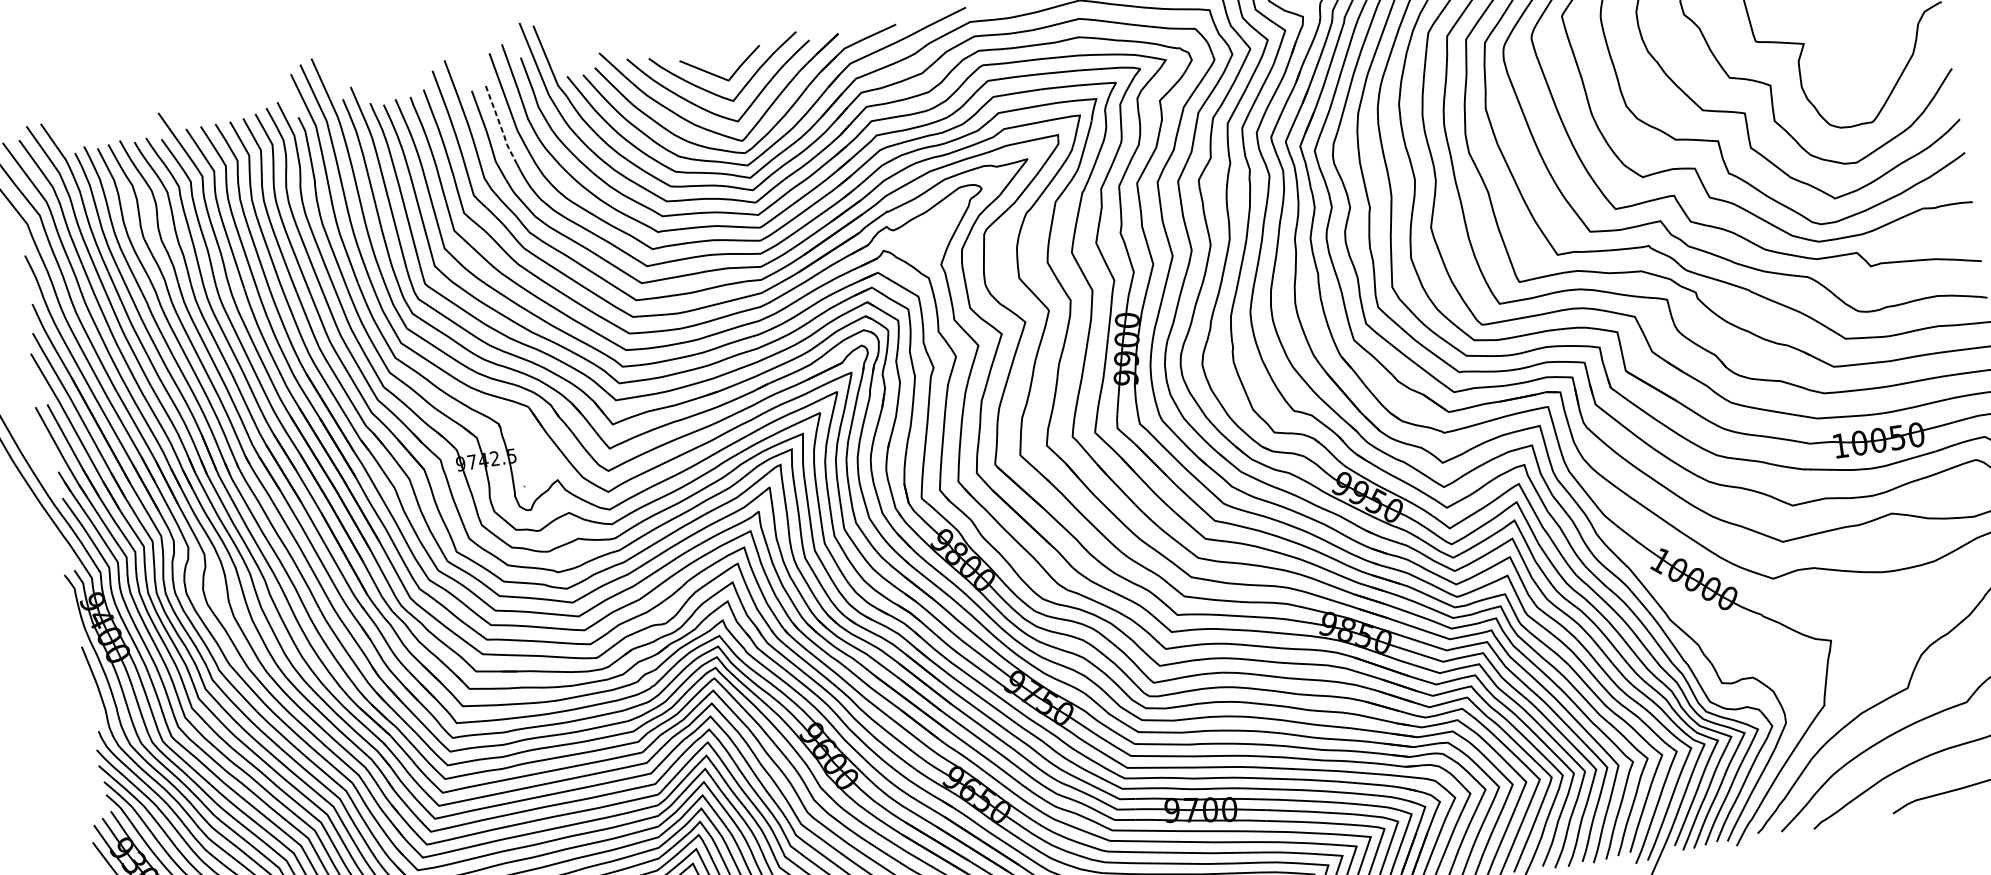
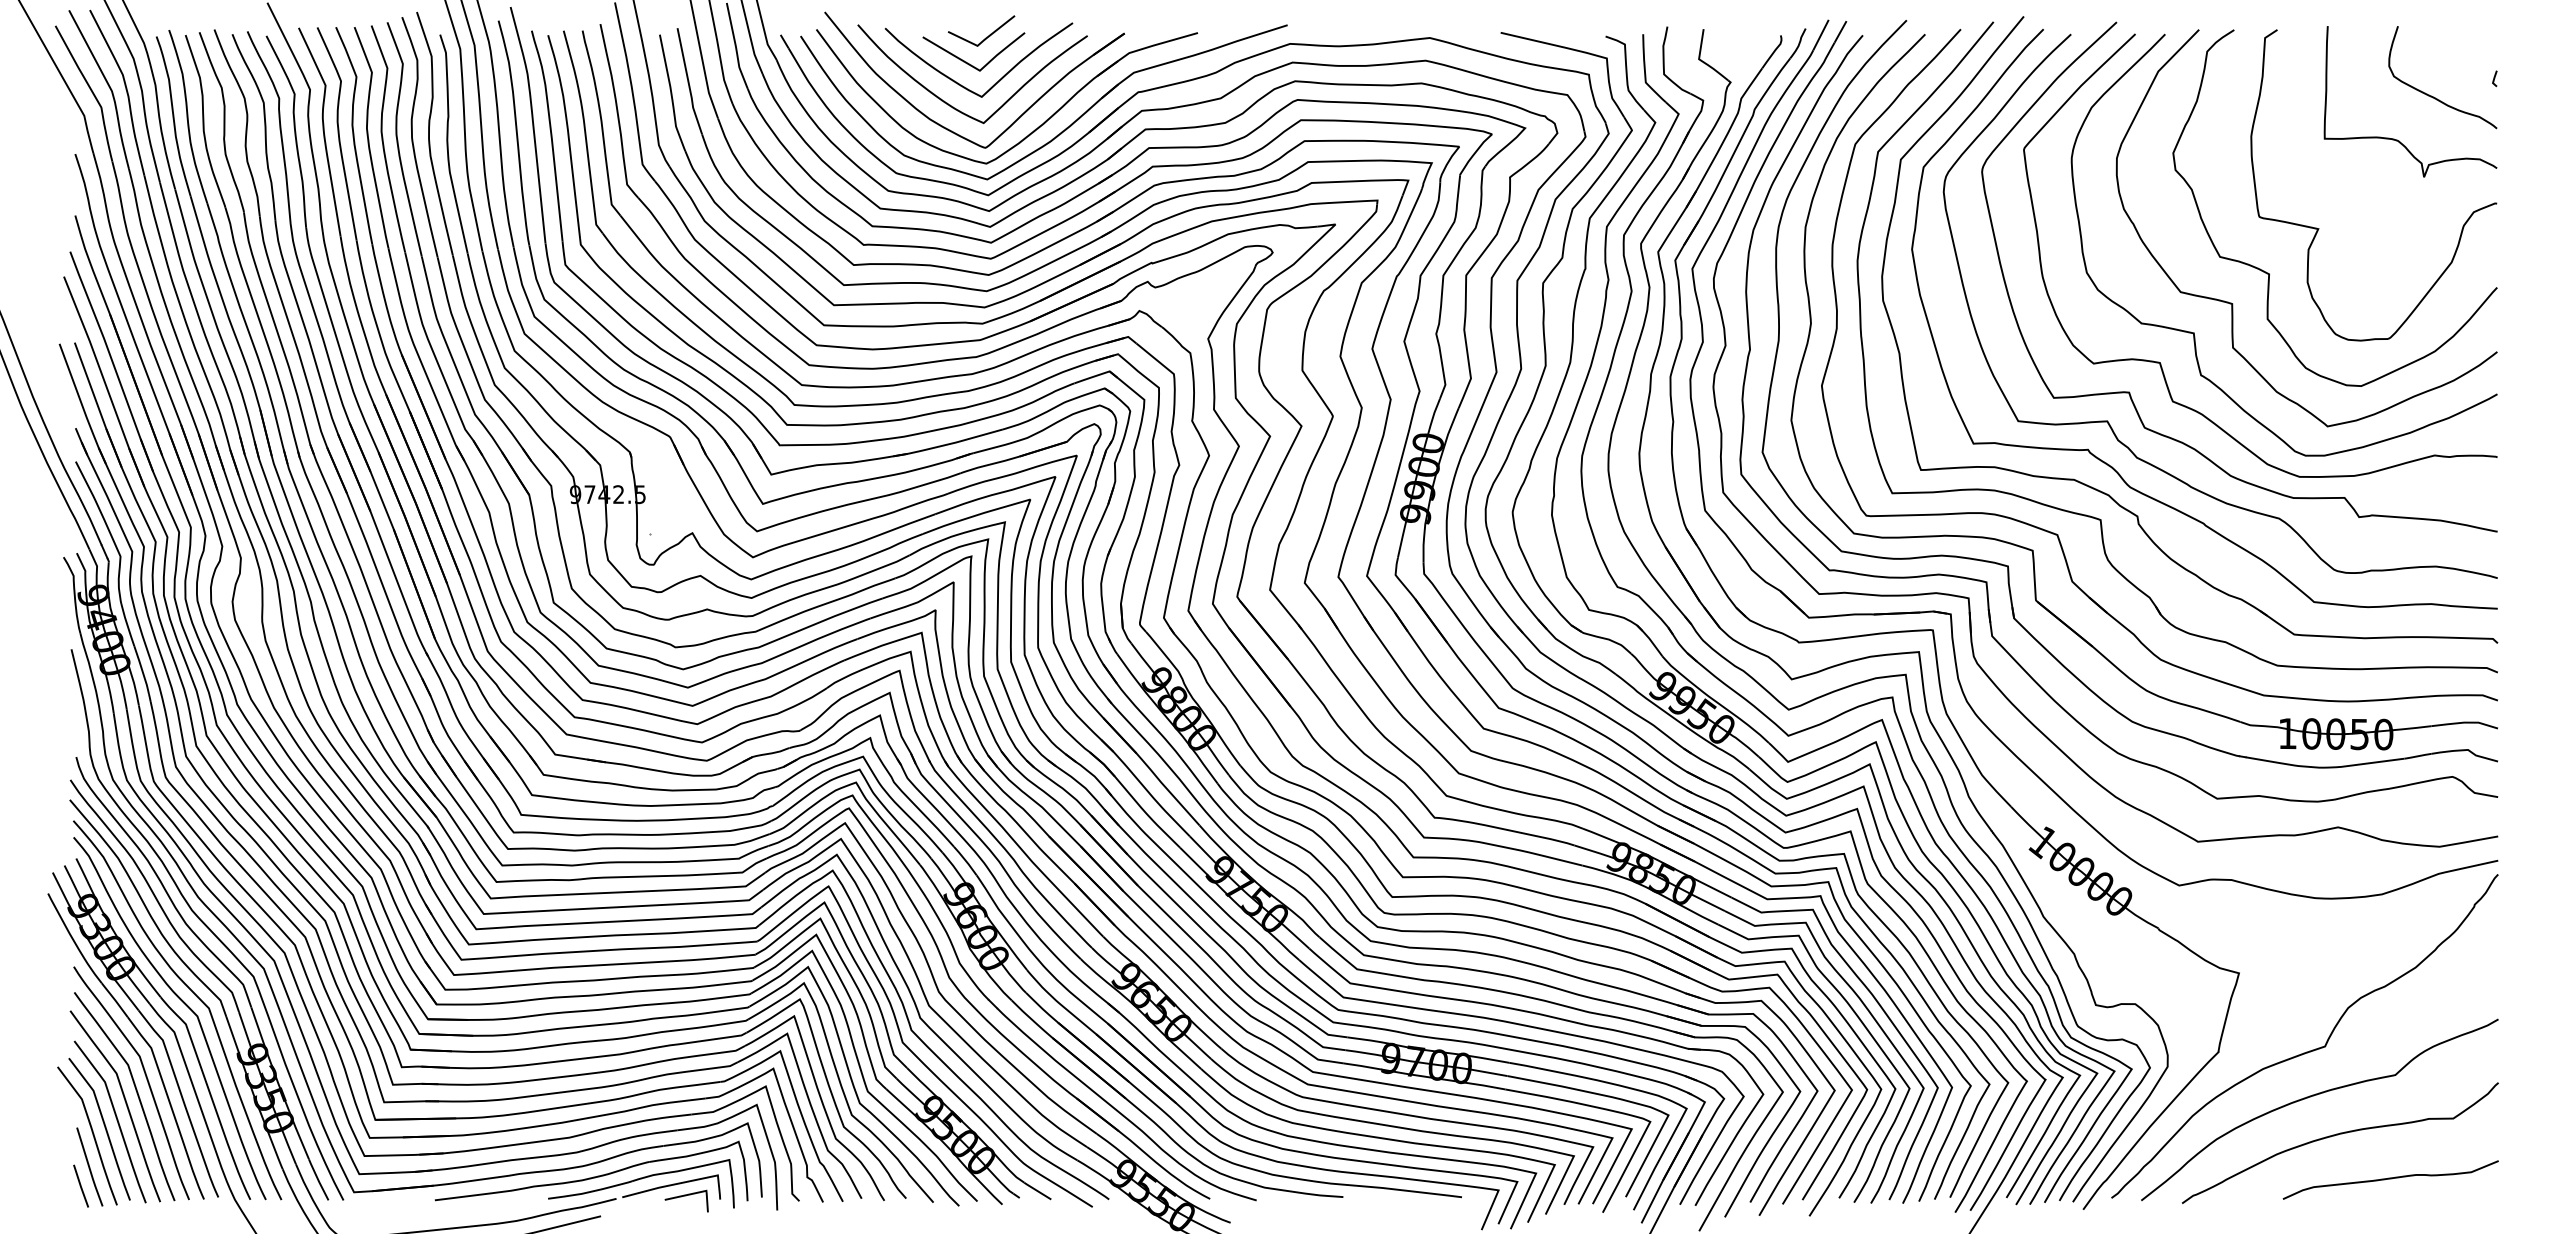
line: (729, 53) -> (985, 37), added
line: (500, 125) -> (688, 82), dashed -> solid

